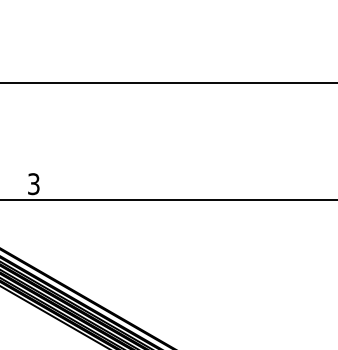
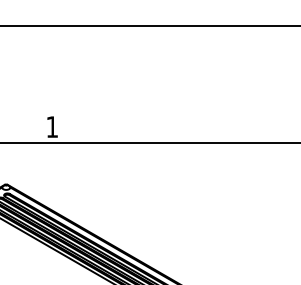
text: (33, 184) -> (51, 127), 3 -> 1

